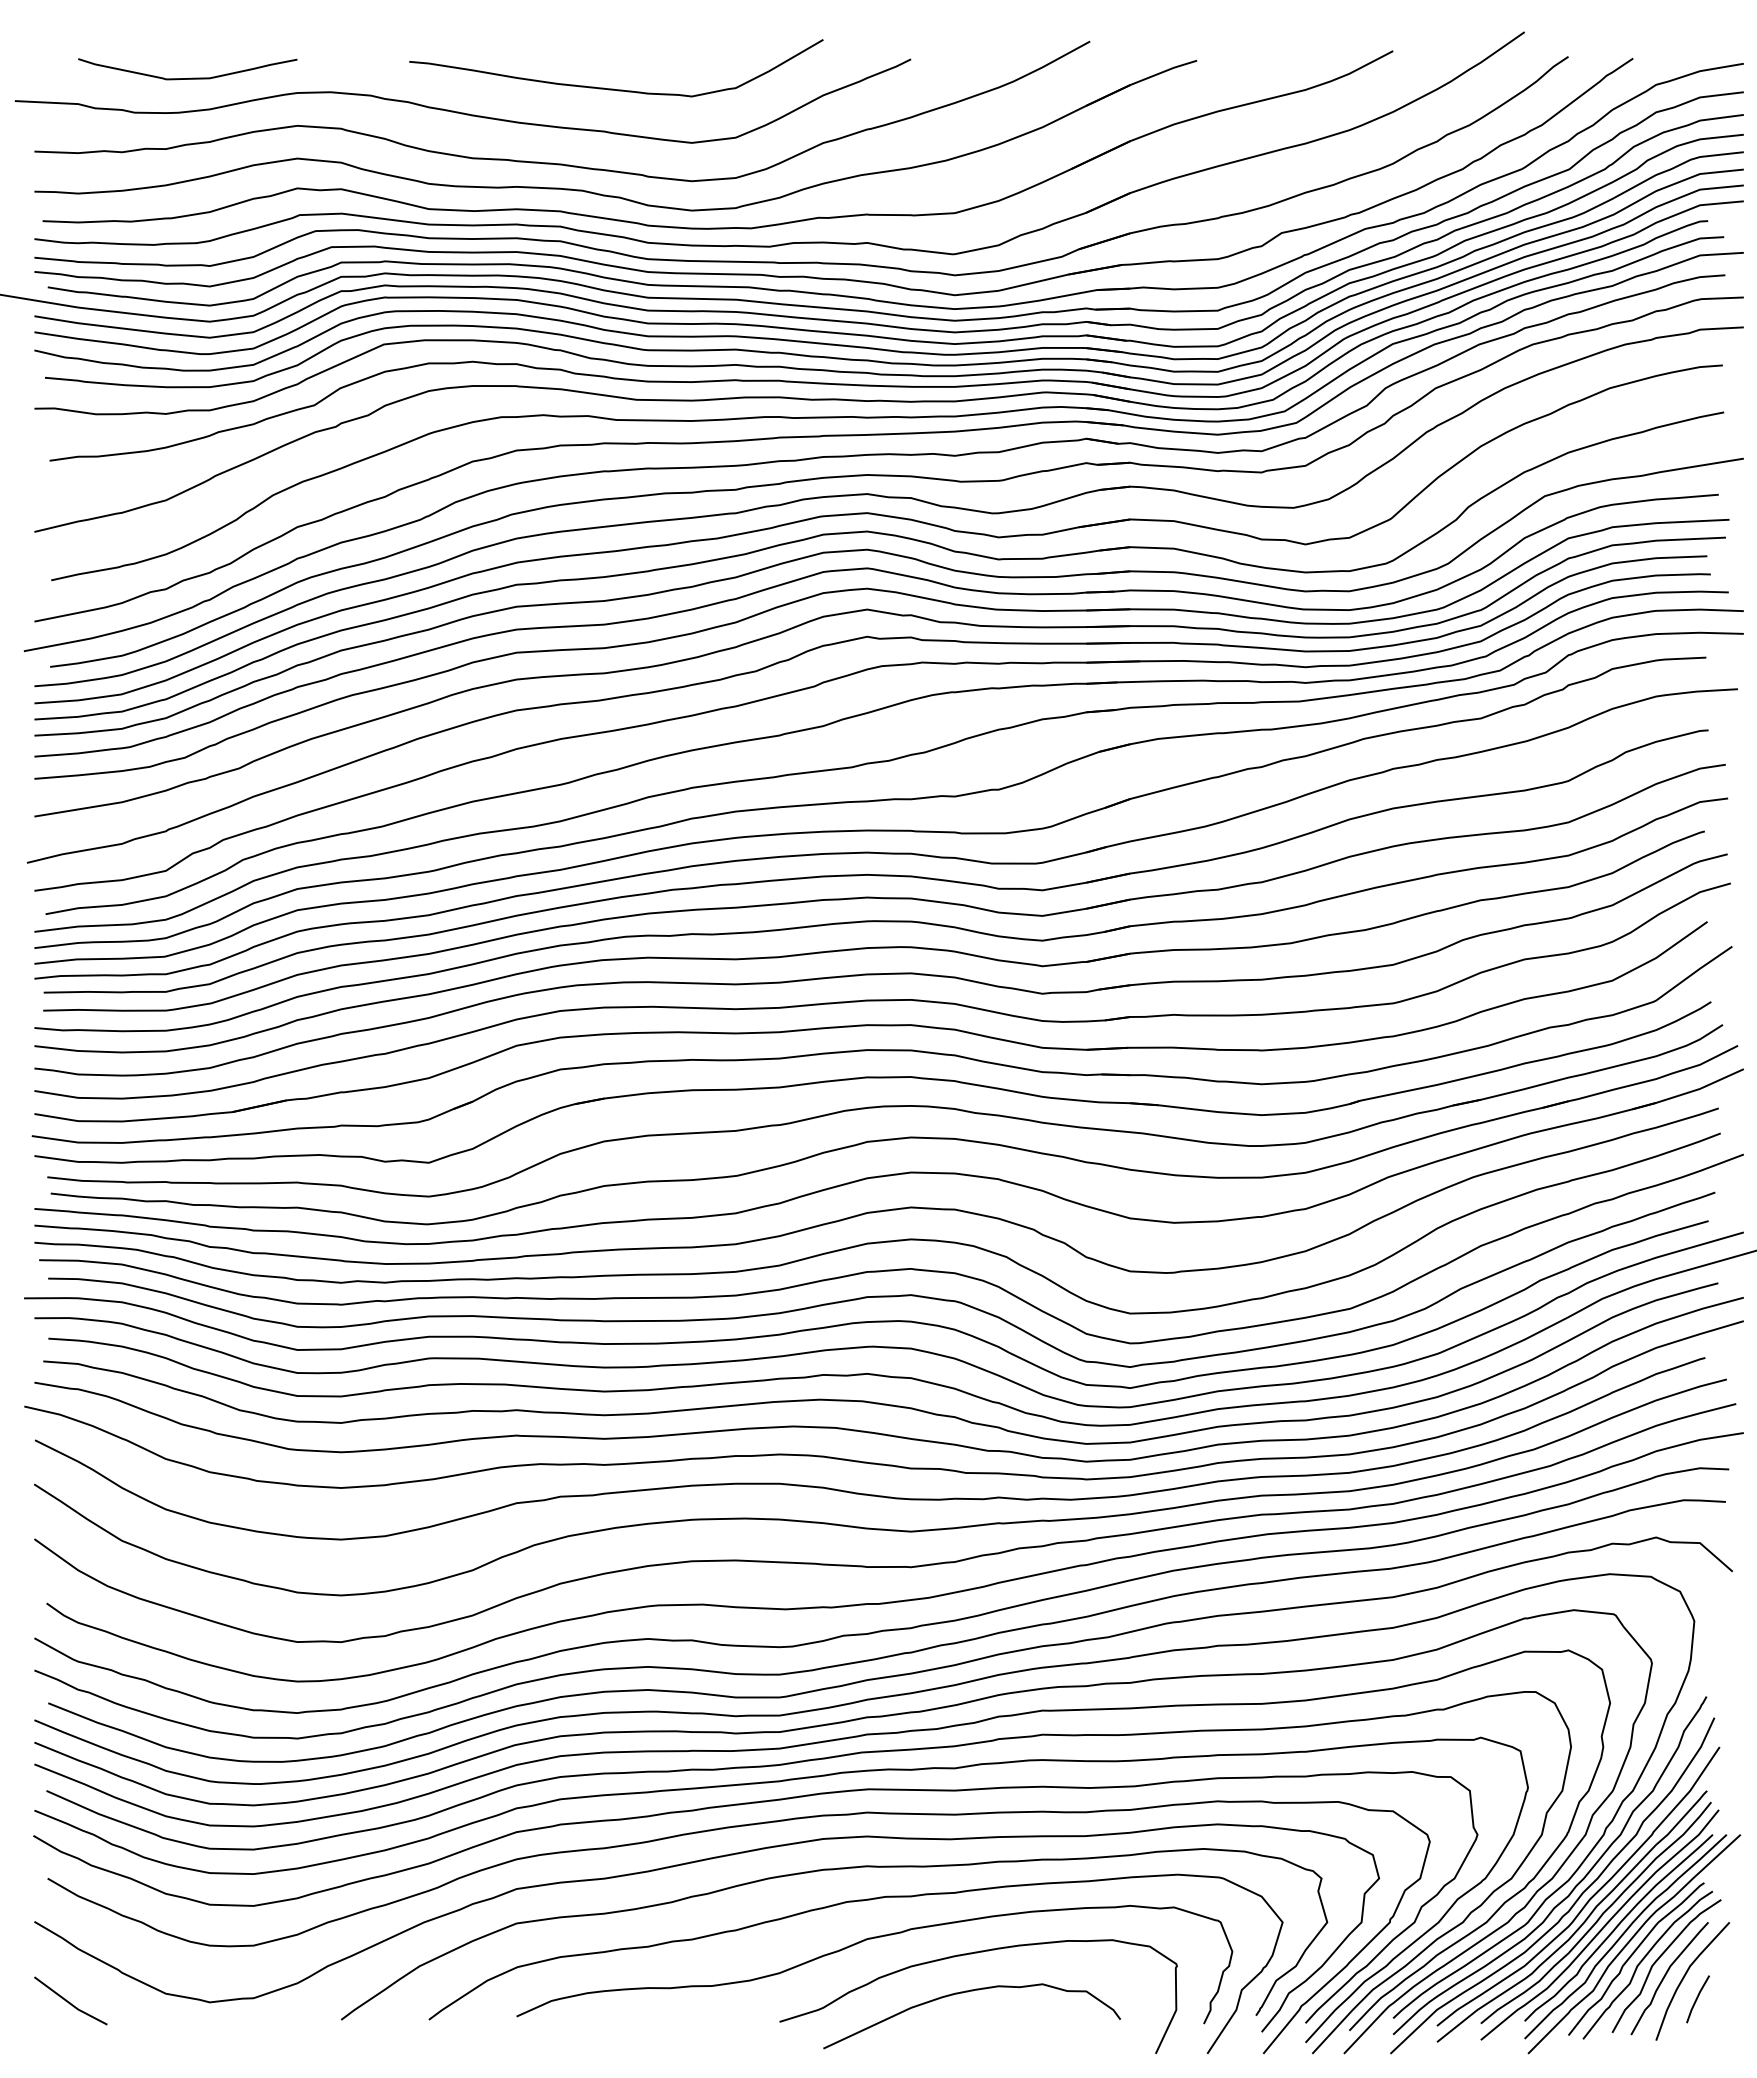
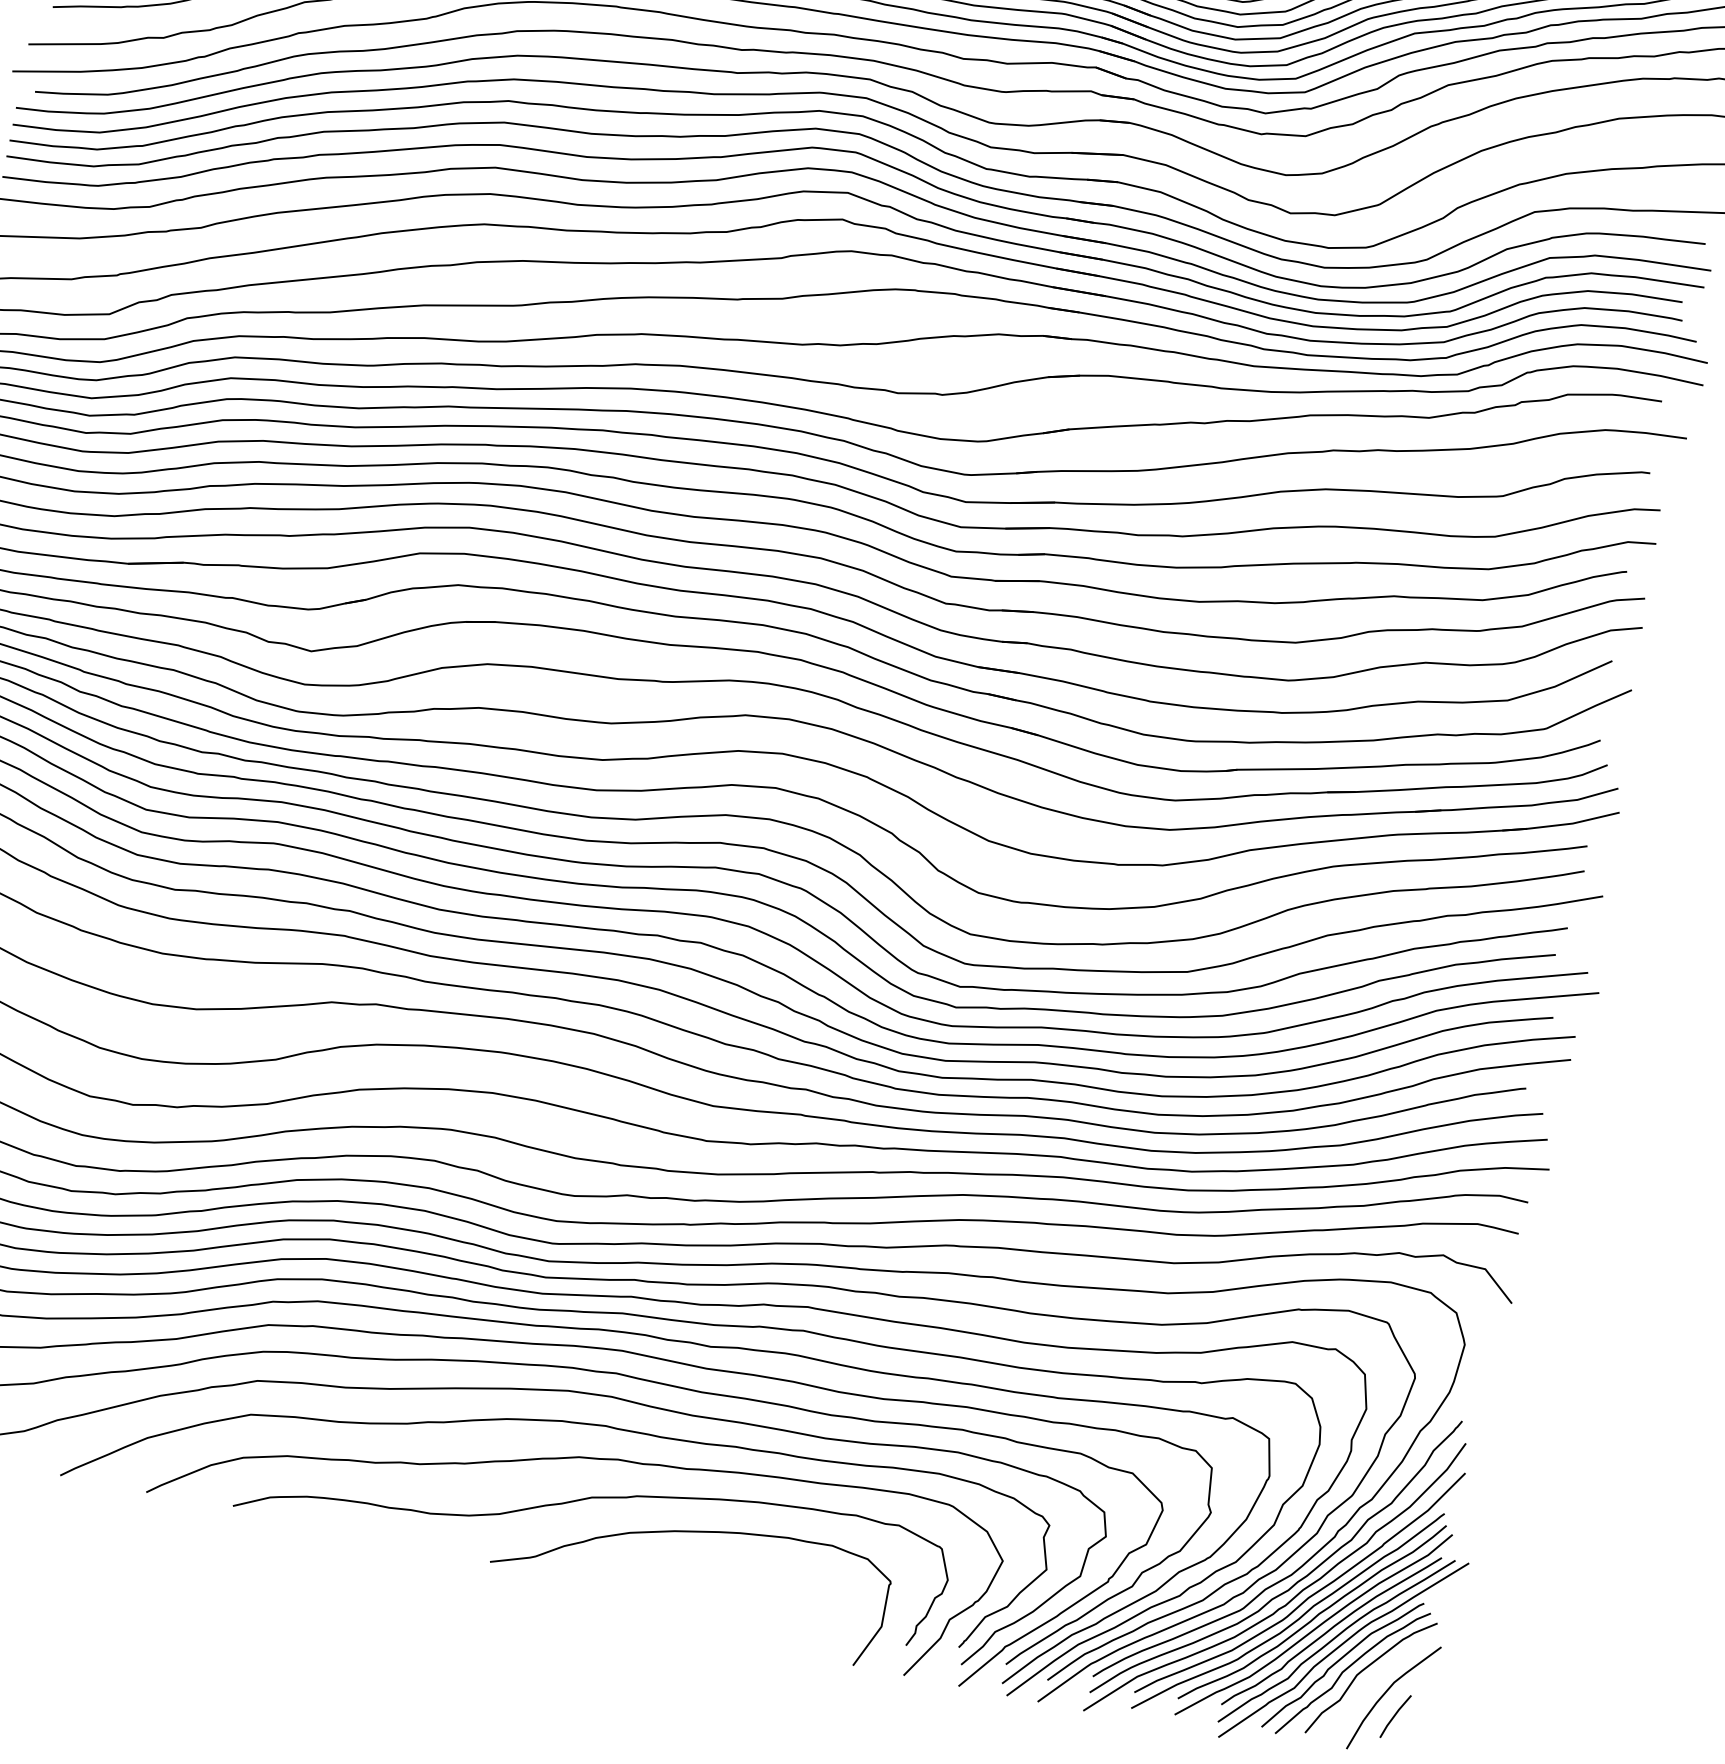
curve: (1666, 1975) -> (1369, 1687), removed
curve: (968, 1992) -> (681, 1569), removed

